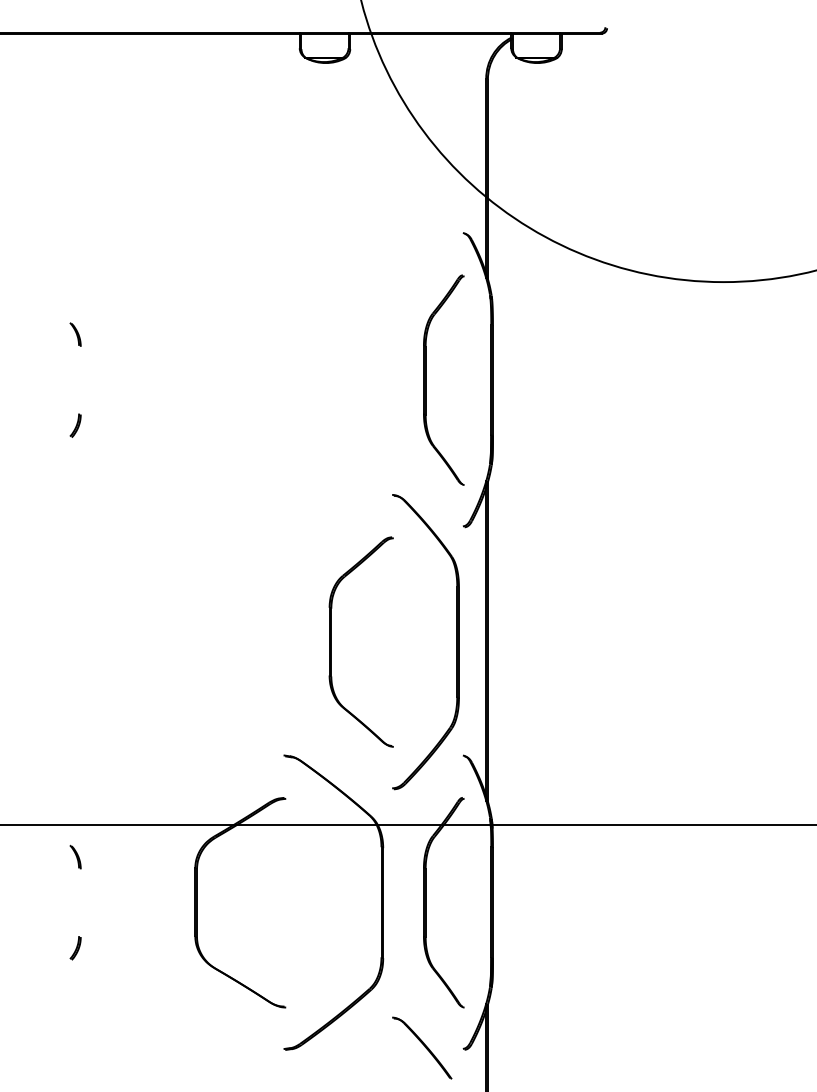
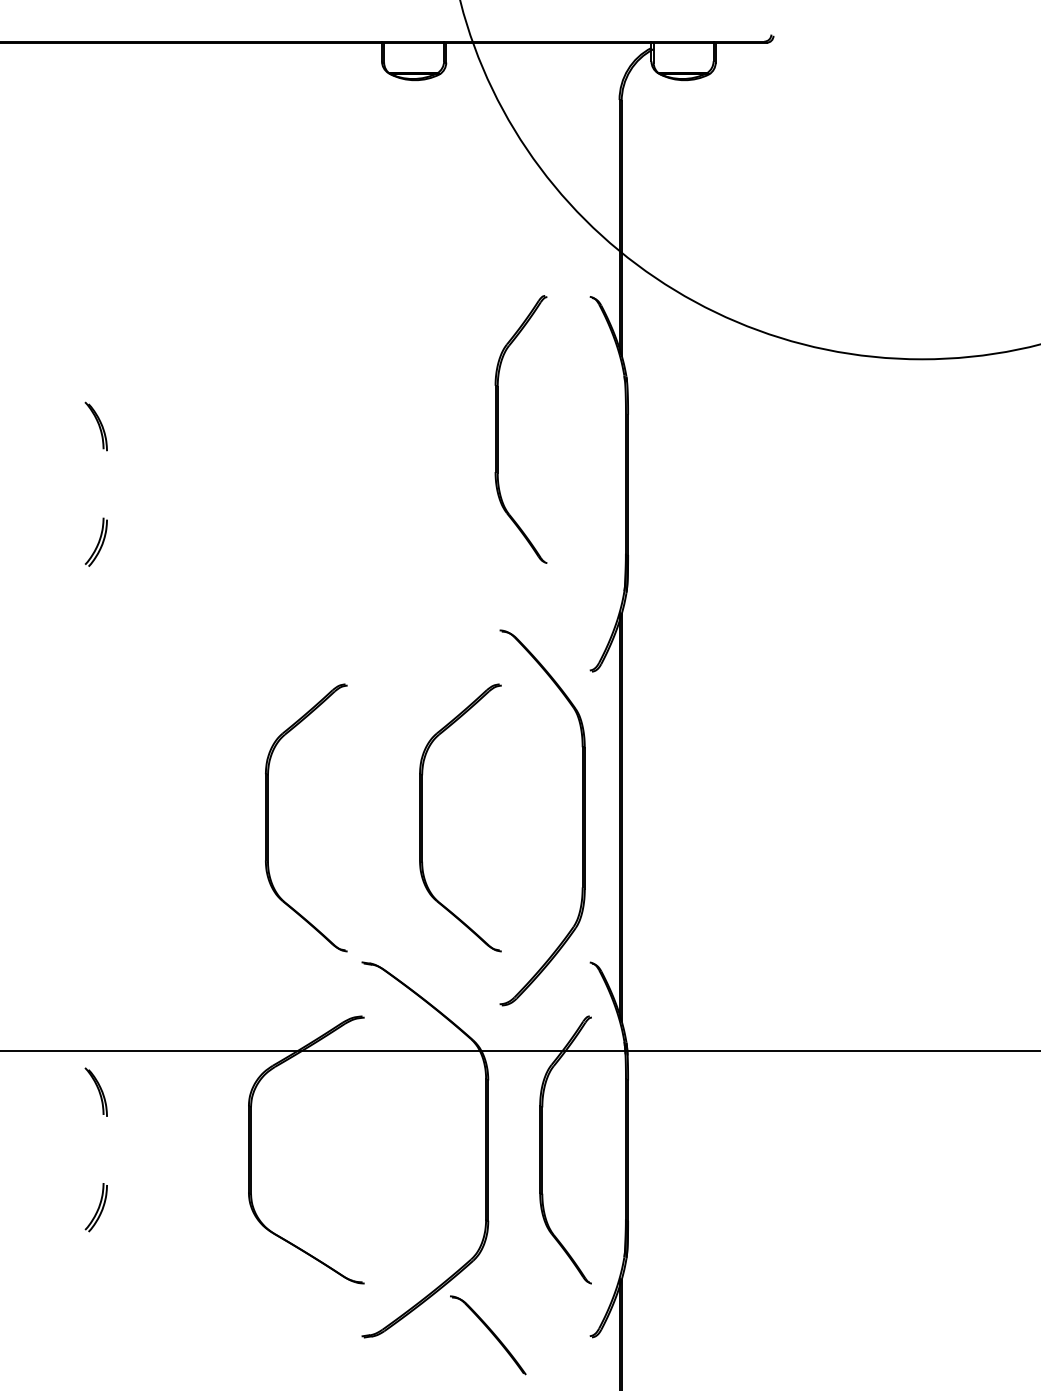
part: (75, 334) -> (96, 426), size x1.6
part: (426, 379) -> (498, 428), moved
part: (75, 425) -> (96, 541), size x1.6
part: (210, 641) -> (268, 817), added
part: (75, 856) -> (96, 1091), size x1.6
part: (75, 948) -> (96, 1208), size x1.6
part: (422, 1047) -> (488, 1334), moved

